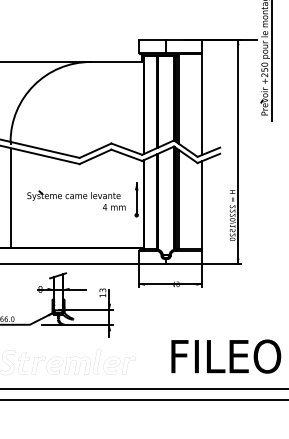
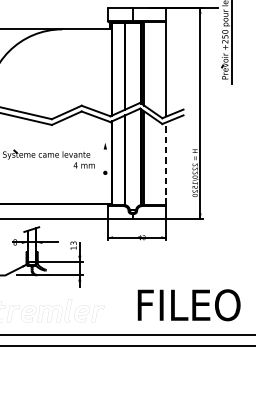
line: (136, 198) -> (105, 157), removed
line: (201, 204) -> (166, 162), solid -> dashed

